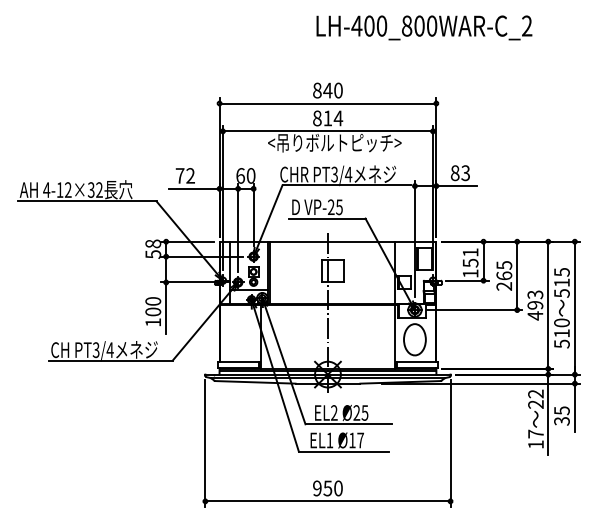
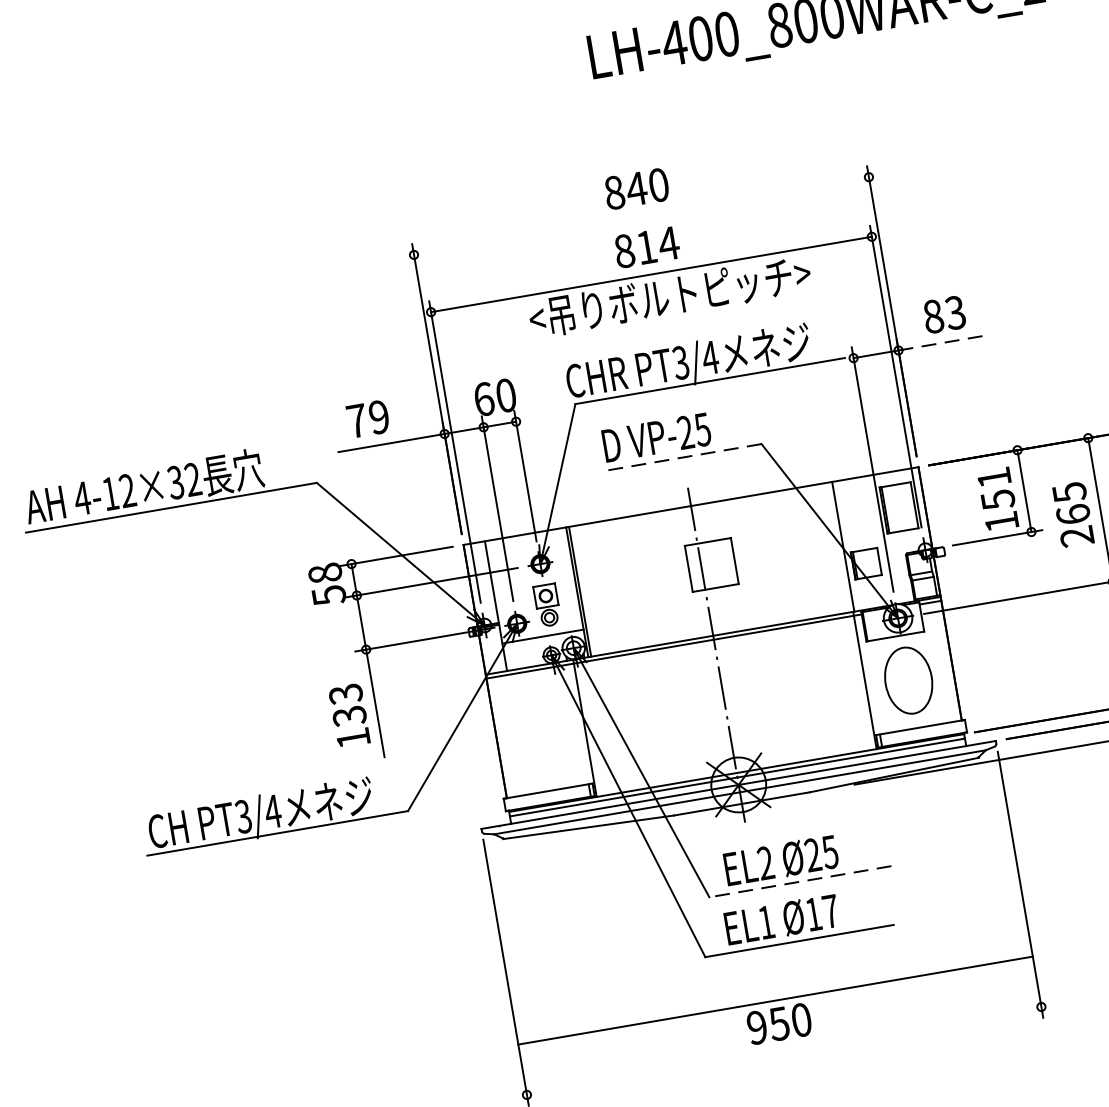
line: (327, 103) -> (640, 216), removed
text: (190, 175) -> (378, 416), 72 -> 79
line: (457, 186) -> (943, 343), solid -> dashed
line: (326, 218) -> (679, 457), solid -> dashed
text: (153, 306) -> (348, 704), 100 -> 133
line: (348, 424) -> (799, 882), solid -> dashed
line: (327, 501) -> (774, 1001), moved

